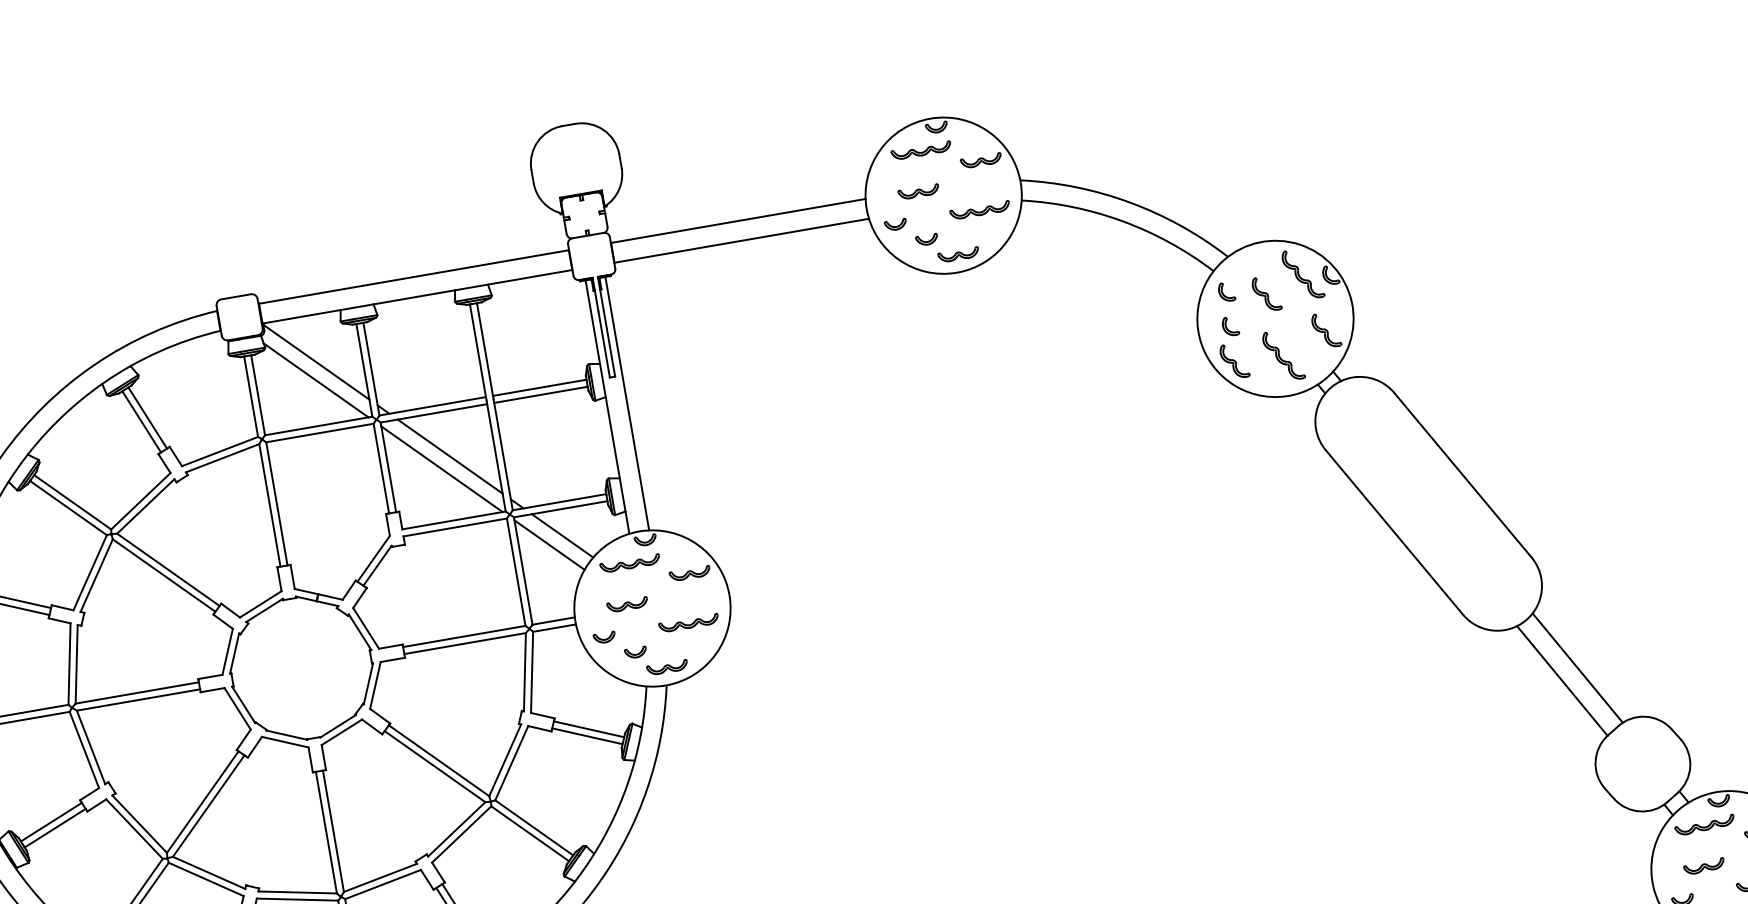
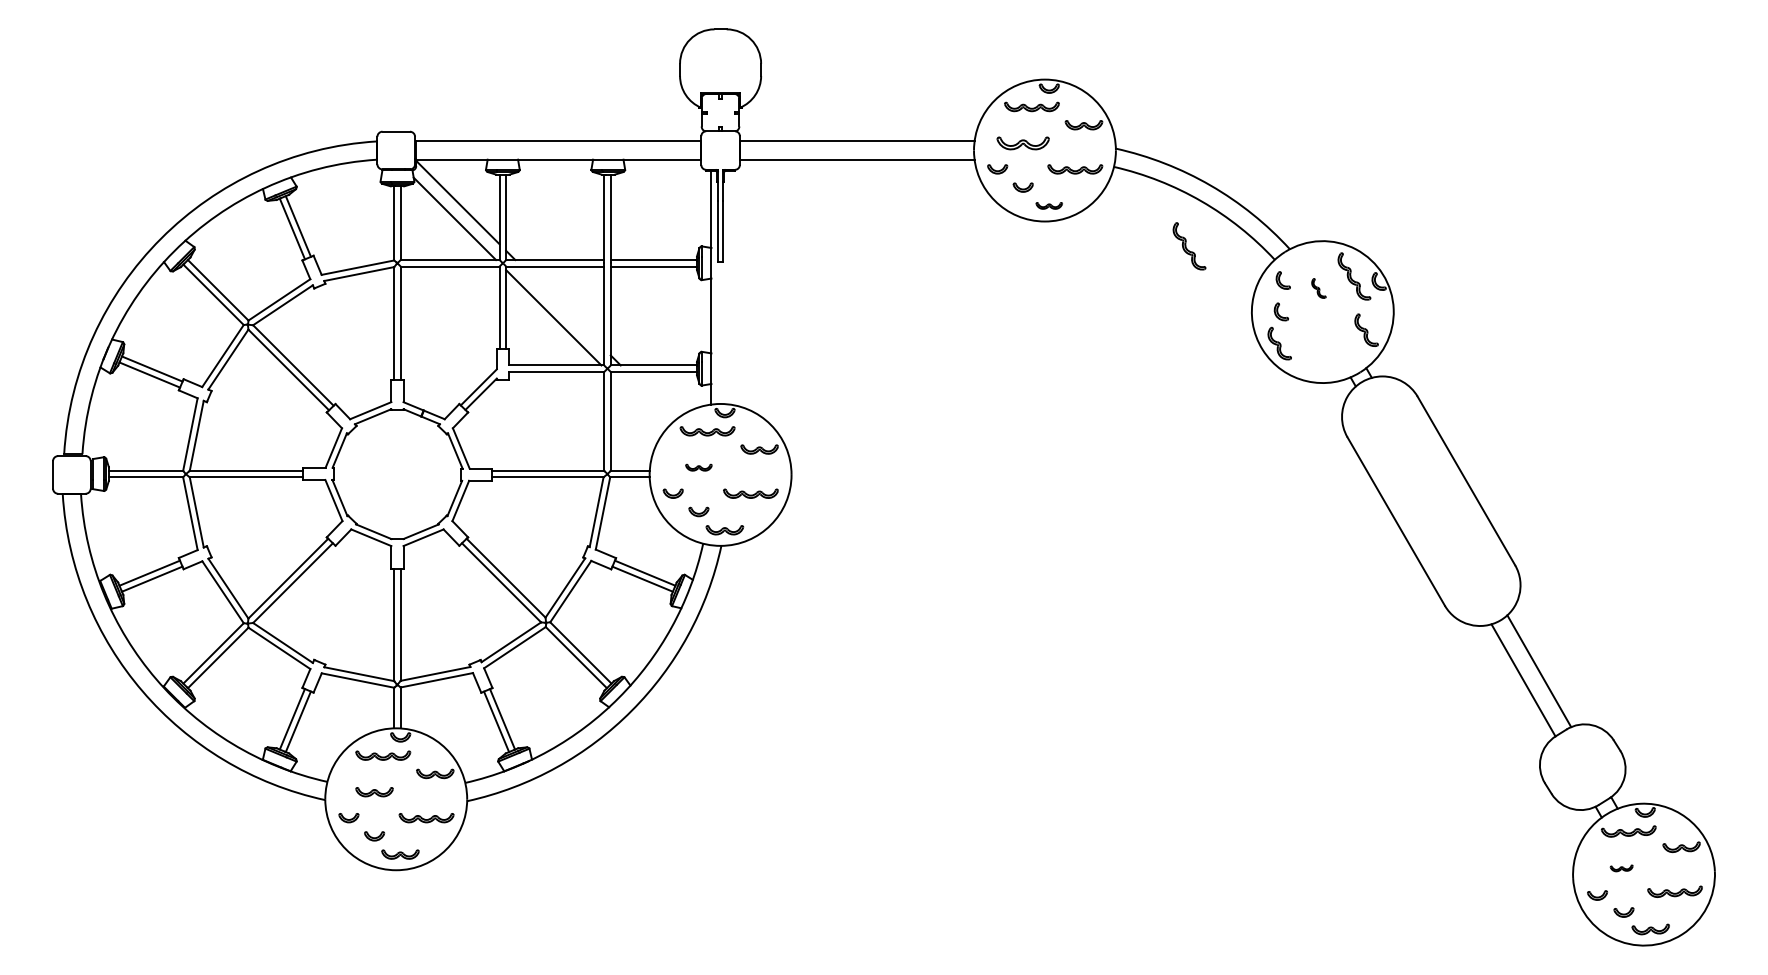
part: (919, 192) -> (1023, 143), size x1.4
part: (958, 254) -> (1049, 205), size x0.7
part: (1266, 294) -> (1318, 288), size x0.6
part: (1283, 355) -> (1189, 246), moved
line: (627, 403) -> (729, 287), removed
line: (449, 456) -> (562, 307), removed
line: (562, 535) -> (651, 395), removed
line: (548, 544) -> (637, 401), removed
part: (627, 604) -> (698, 467), size x0.7
part: (1703, 866) -> (1621, 868), size x0.6

